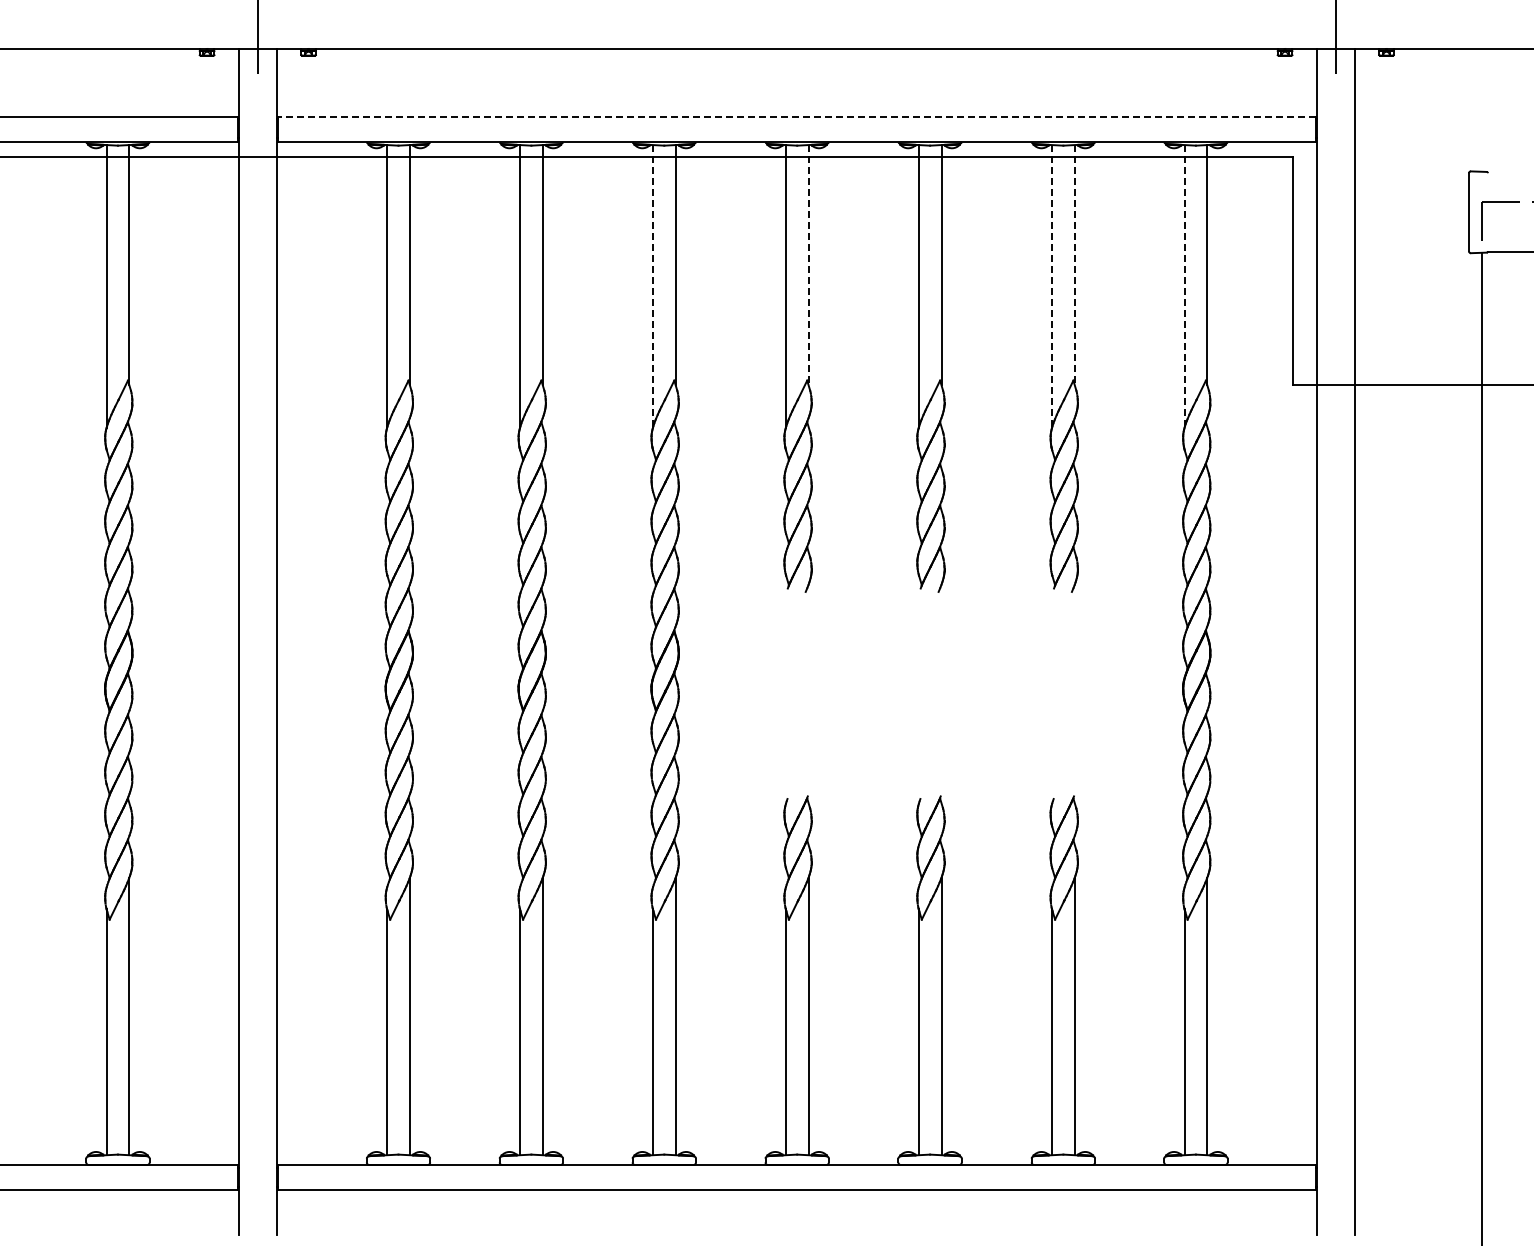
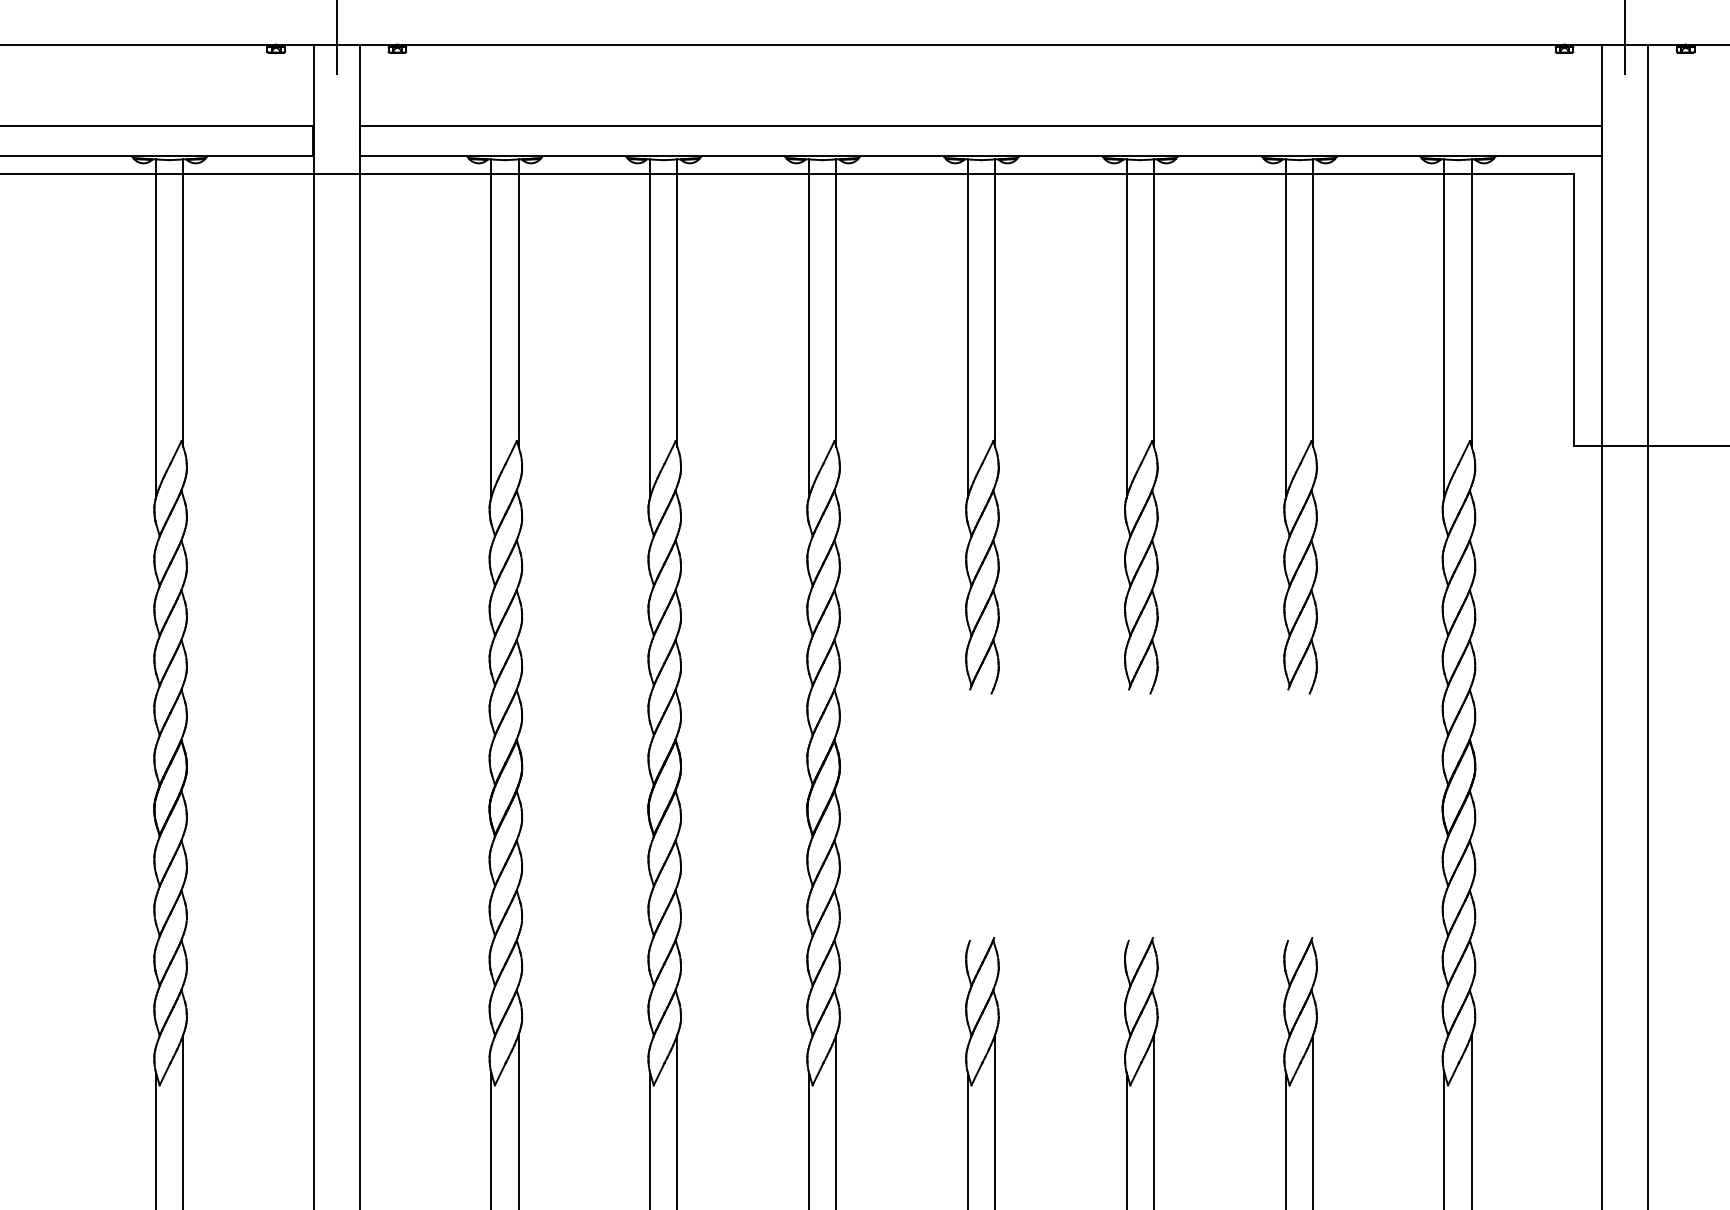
line: (796, 116) -> (980, 125), dashed -> solid
line: (808, 265) -> (994, 303), dashed -> solid
line: (1074, 265) -> (1312, 303), dashed -> solid
line: (652, 286) -> (808, 328), dashed -> solid
line: (1051, 286) -> (1285, 328), dashed -> solid
line: (1184, 286) -> (1444, 328), dashed -> solid

